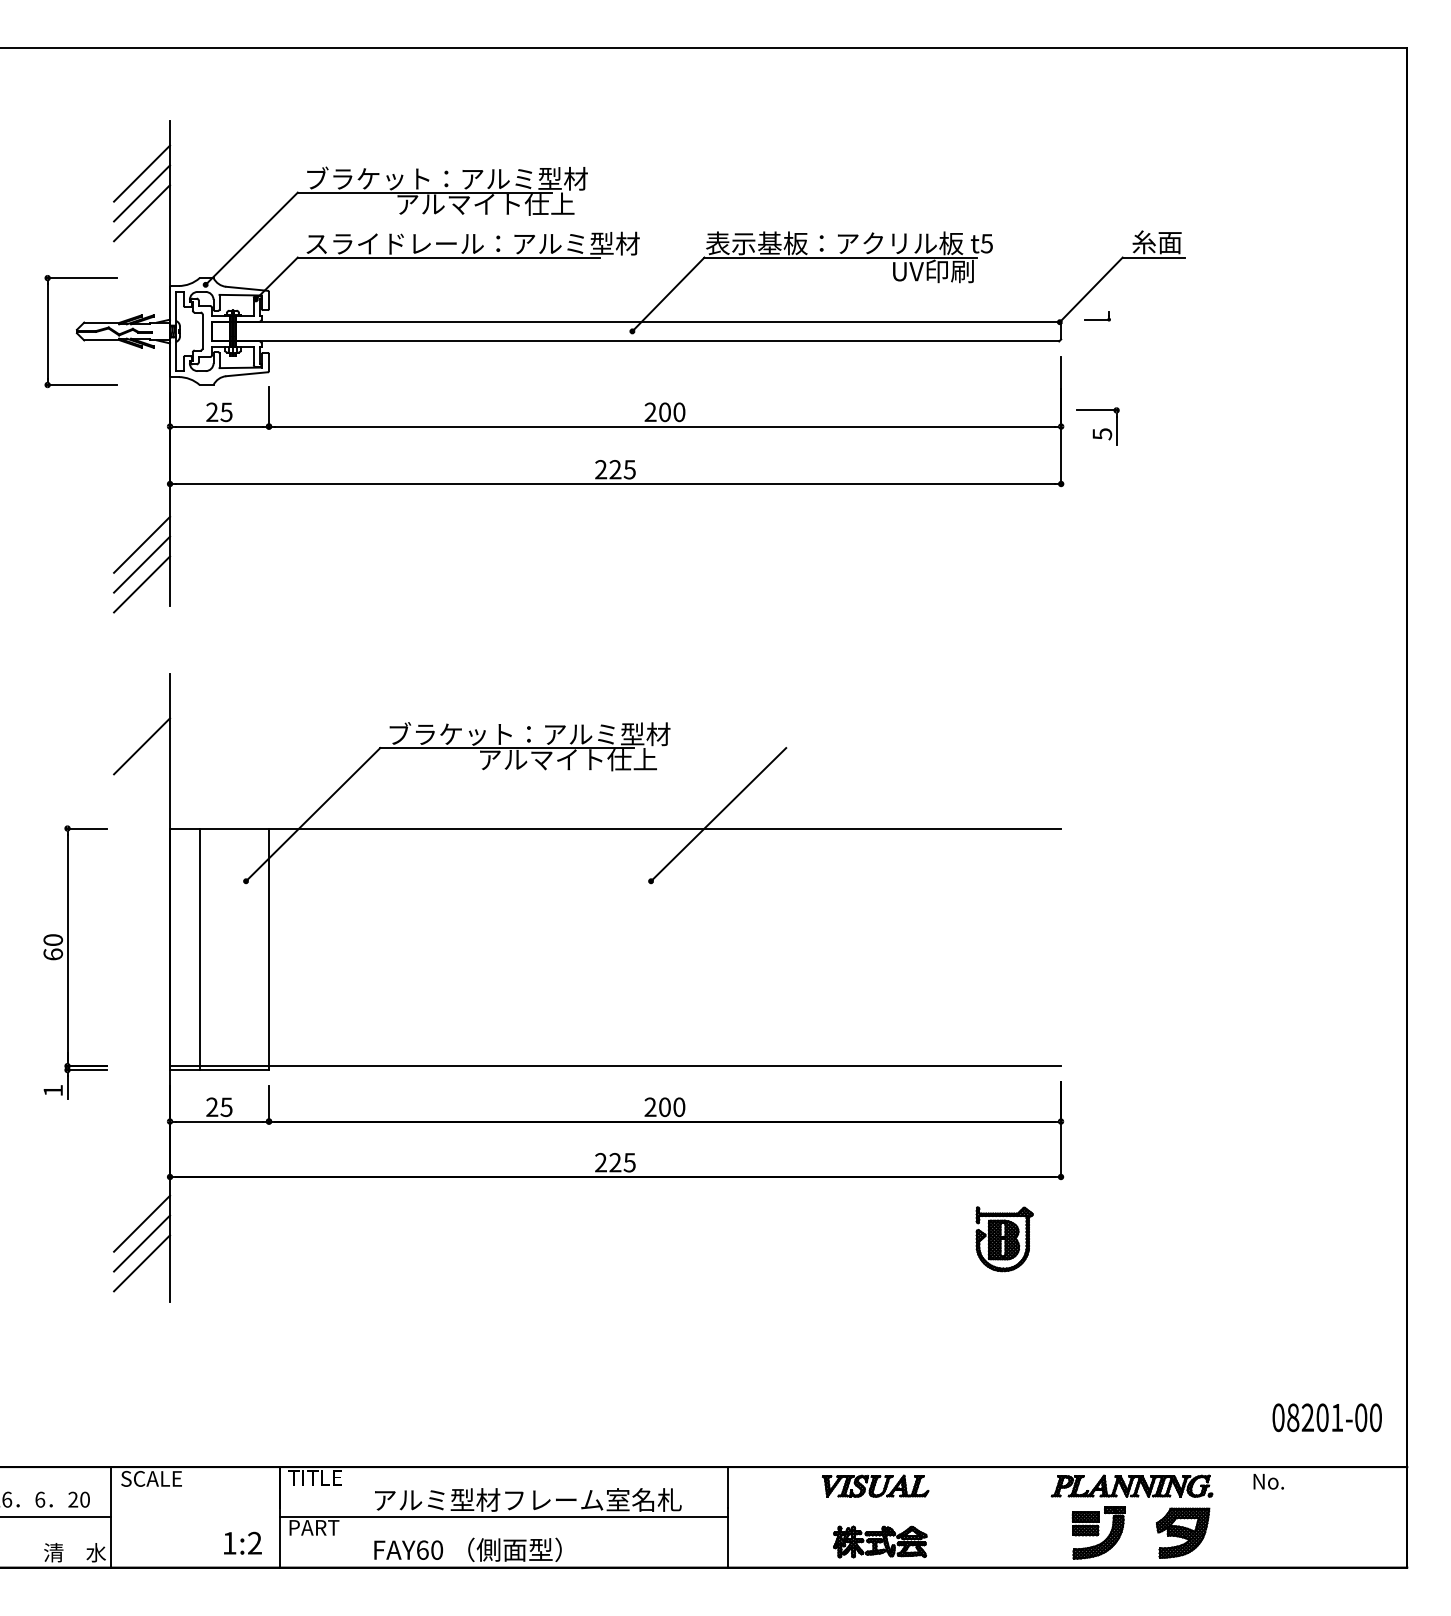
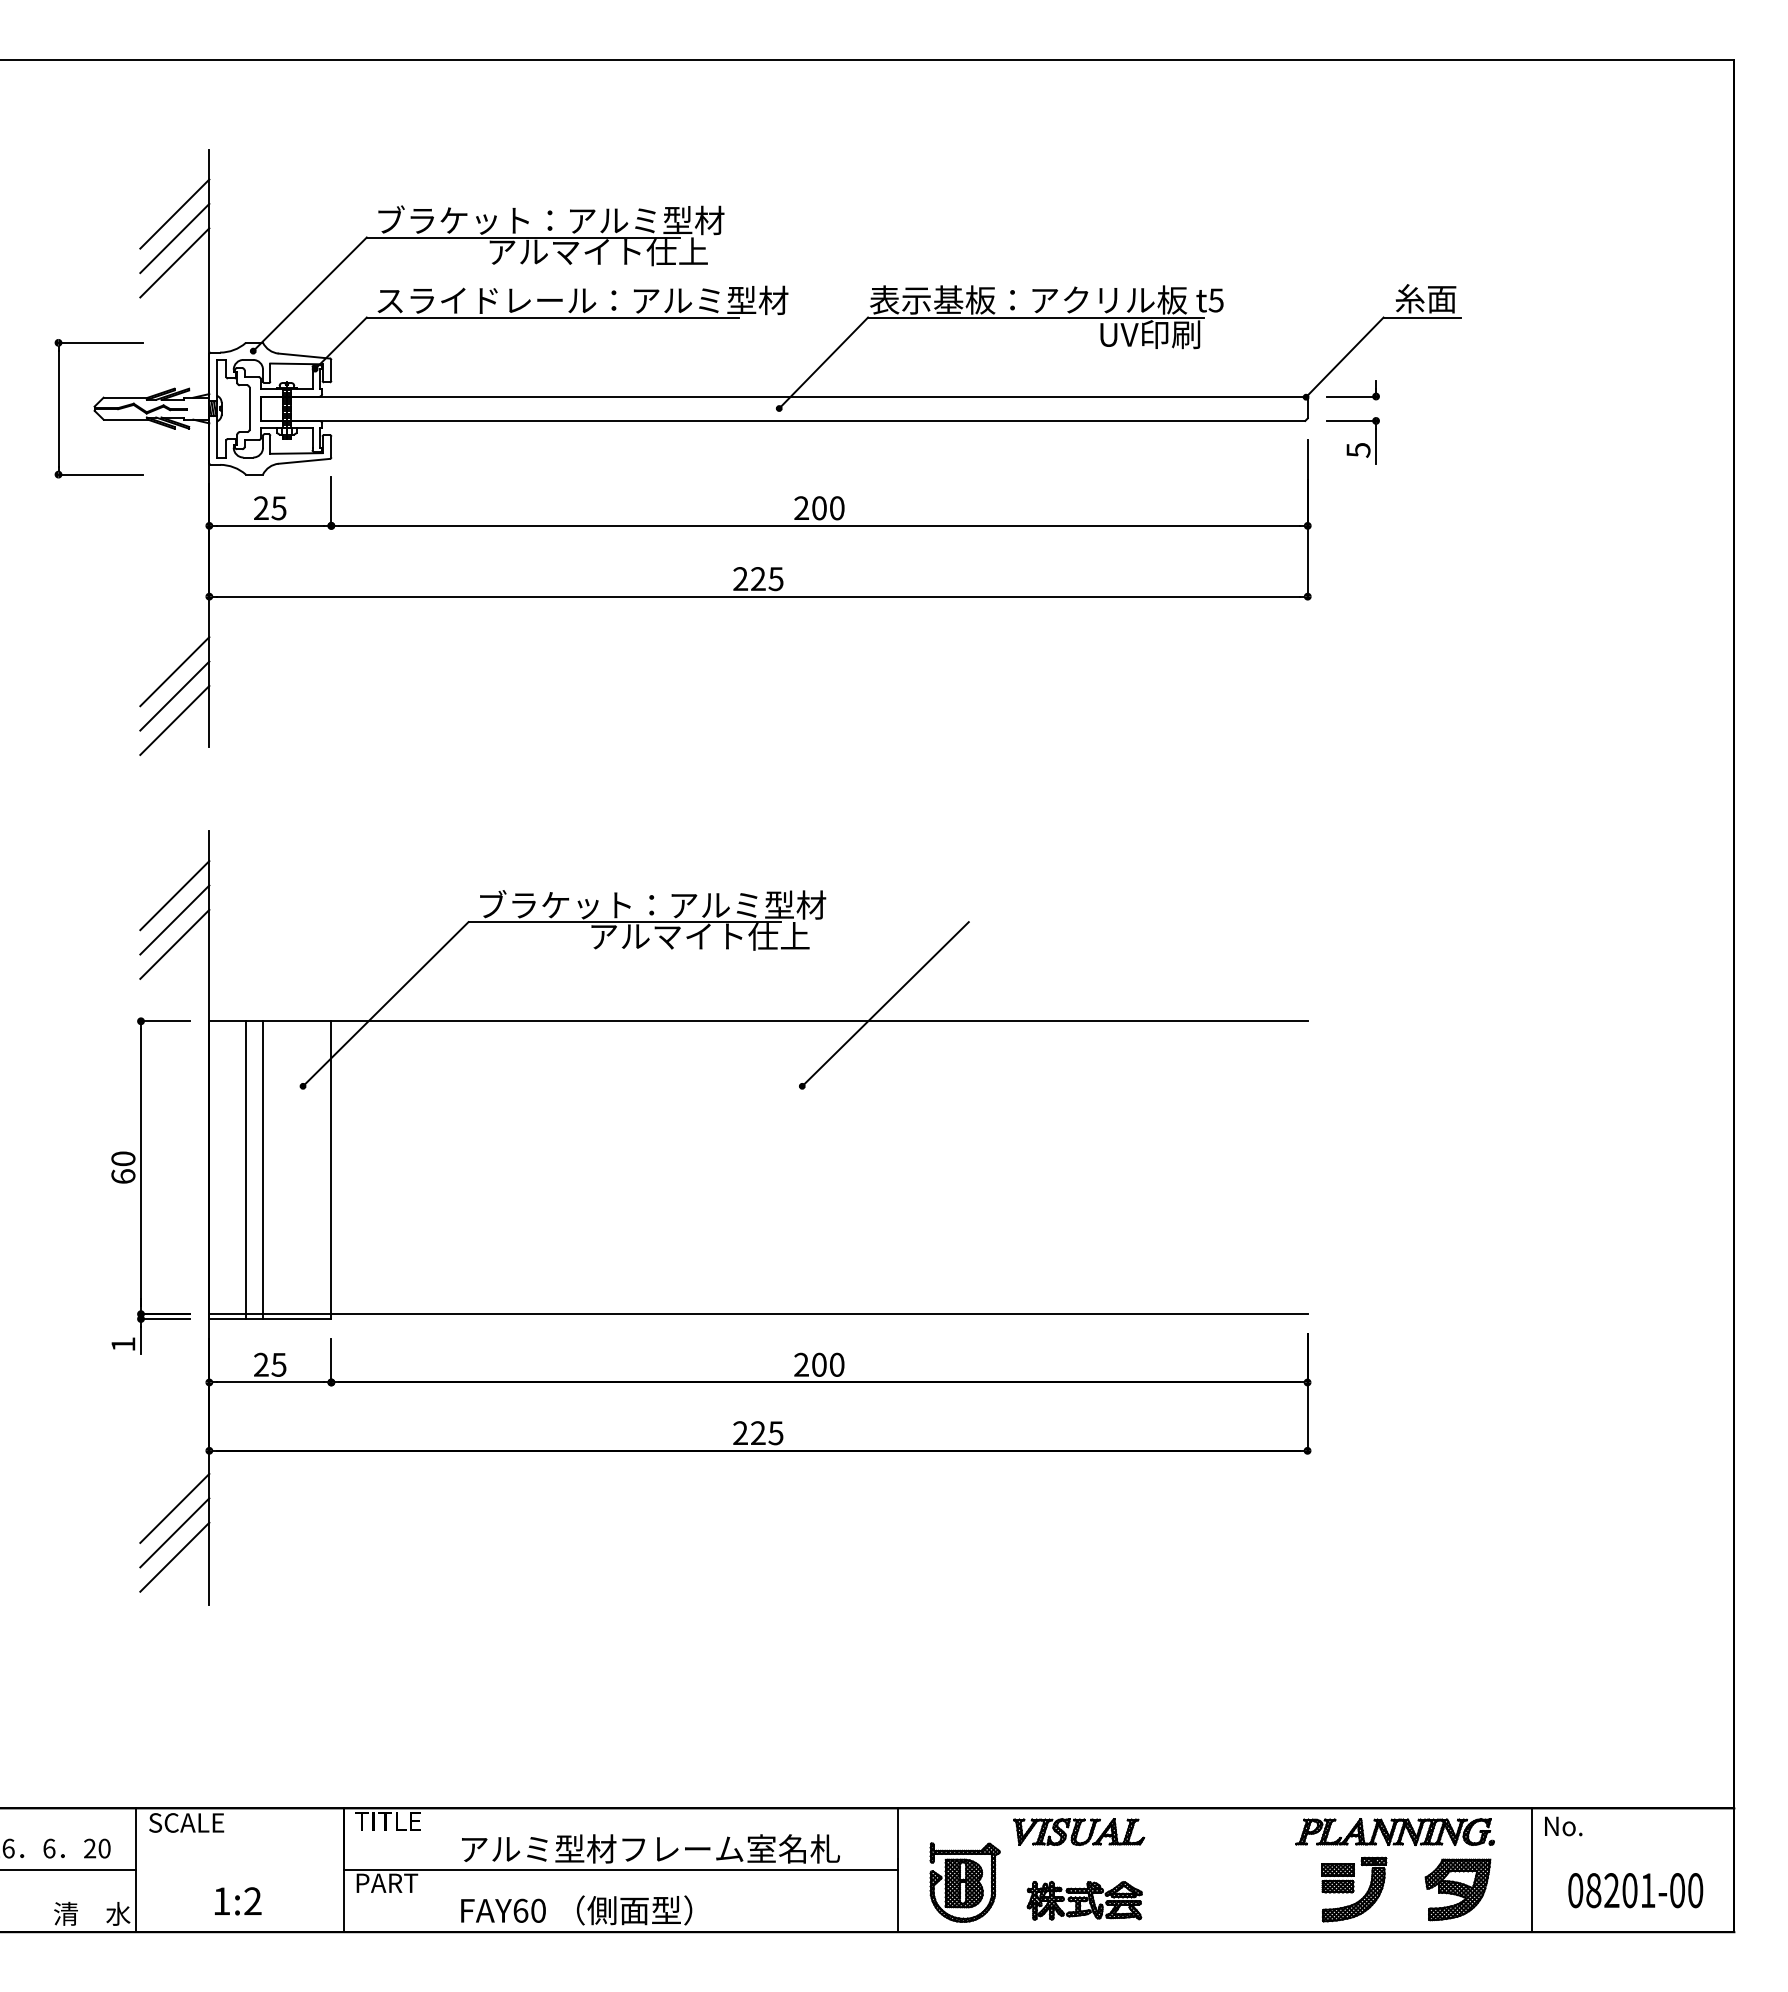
part: (1097, 316) -> (1352, 390), size x1.67
part: (1097, 426) -> (1352, 440), moved
line: (141, 726) -> (174, 895), added
line: (141, 765) -> (174, 943), added
line: (213, 949) -> (263, 1170), added
part: (67, 961) -> (141, 1185), moved
part: (1004, 1239) -> (964, 1882), moved
text: (1327, 1417) -> (1635, 1890), moved
line: (1242, 1517) -> (1531, 1870), added
text: (243, 1543) -> (238, 1901), moved

